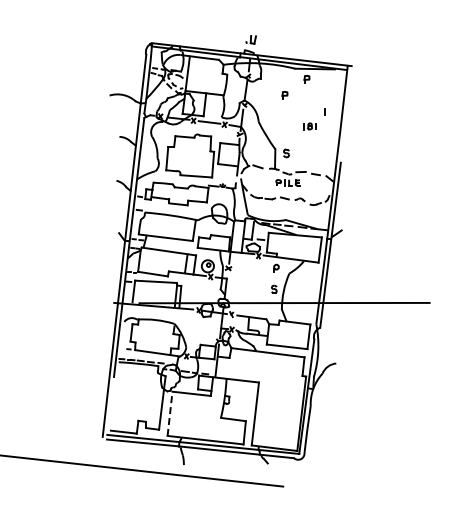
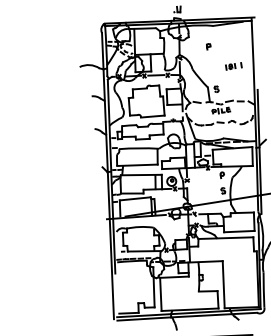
part: (306, 79) -> (222, 32), removed
line: (324, 111) -> (241, 65), moved
line: (170, 413) -> (161, 294), dashed -> solid

